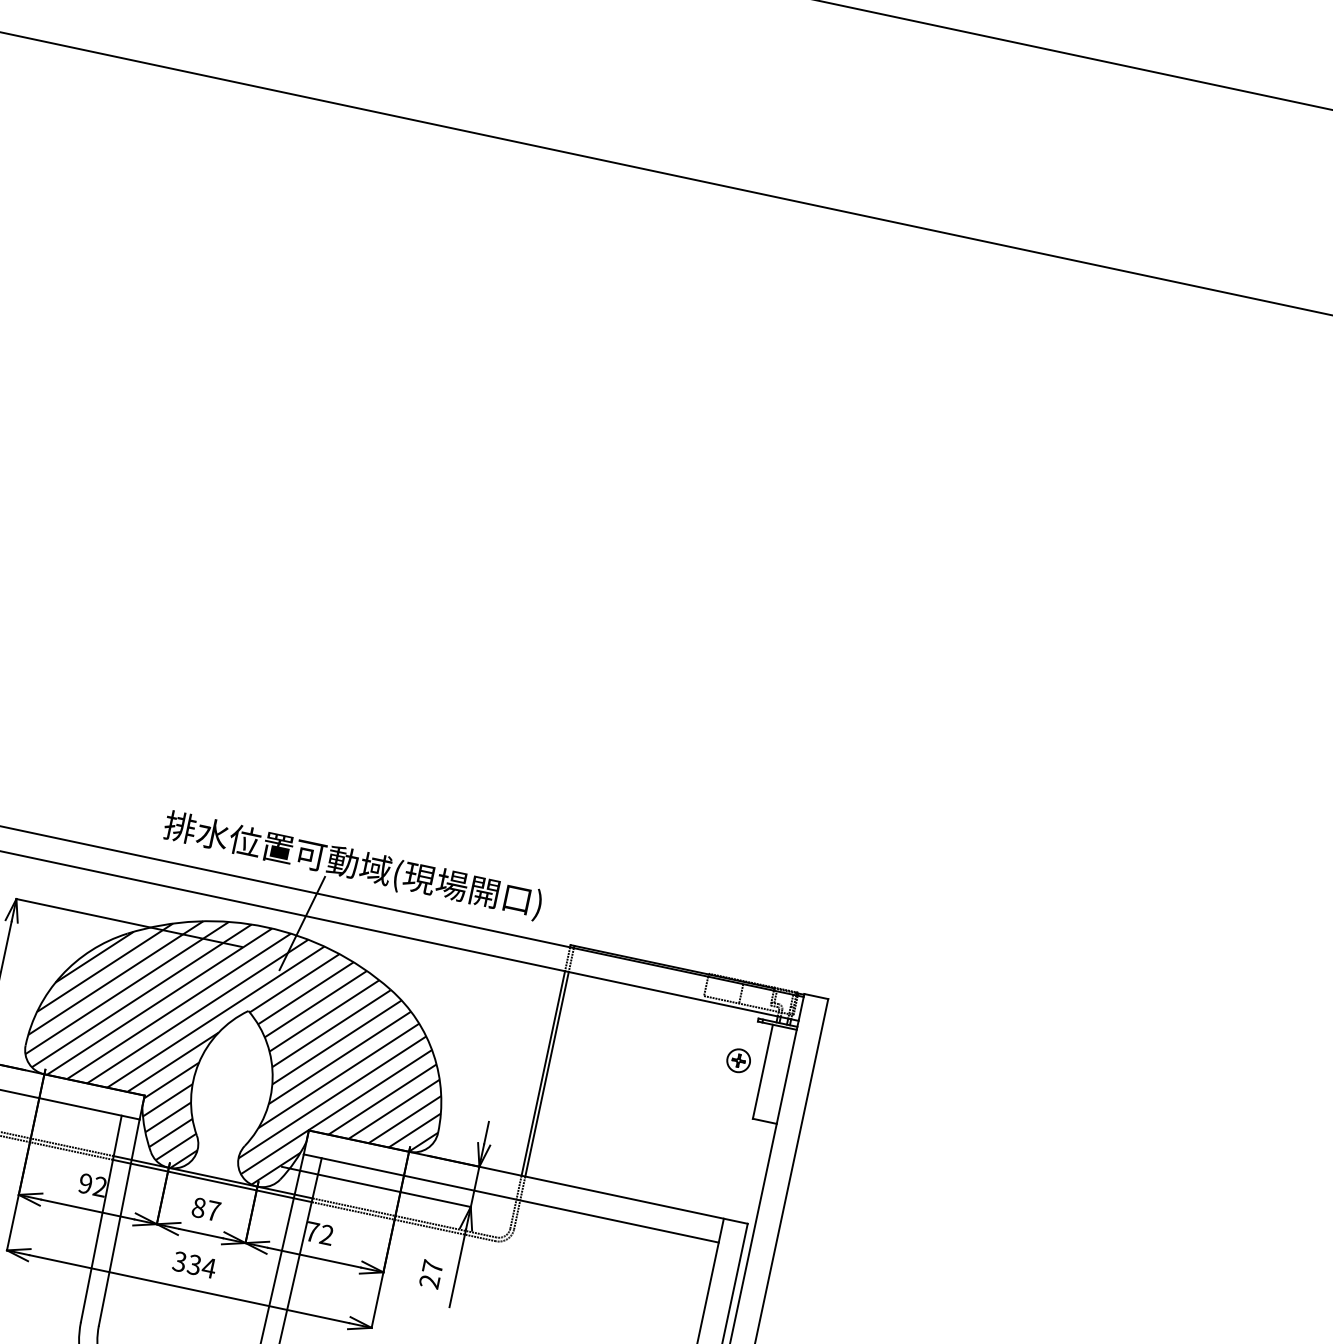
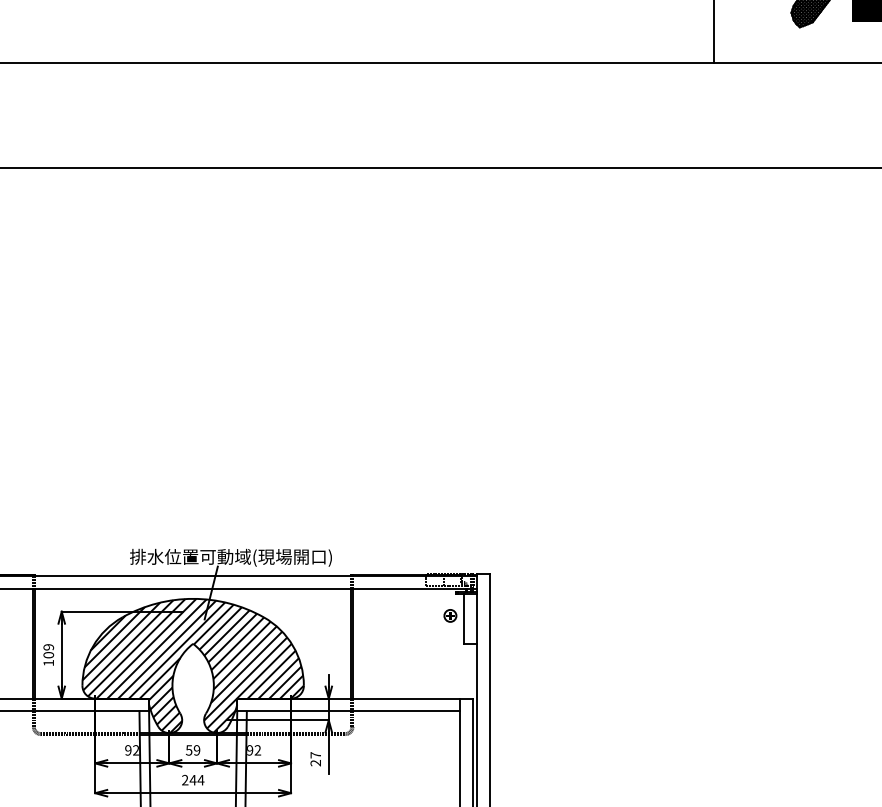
text: (205, 1209) -> (192, 750), 87 -> 59
text: (313, 1232) -> (250, 750), 72 -> 92
text: (187, 1262) -> (189, 779), 334 -> 244

